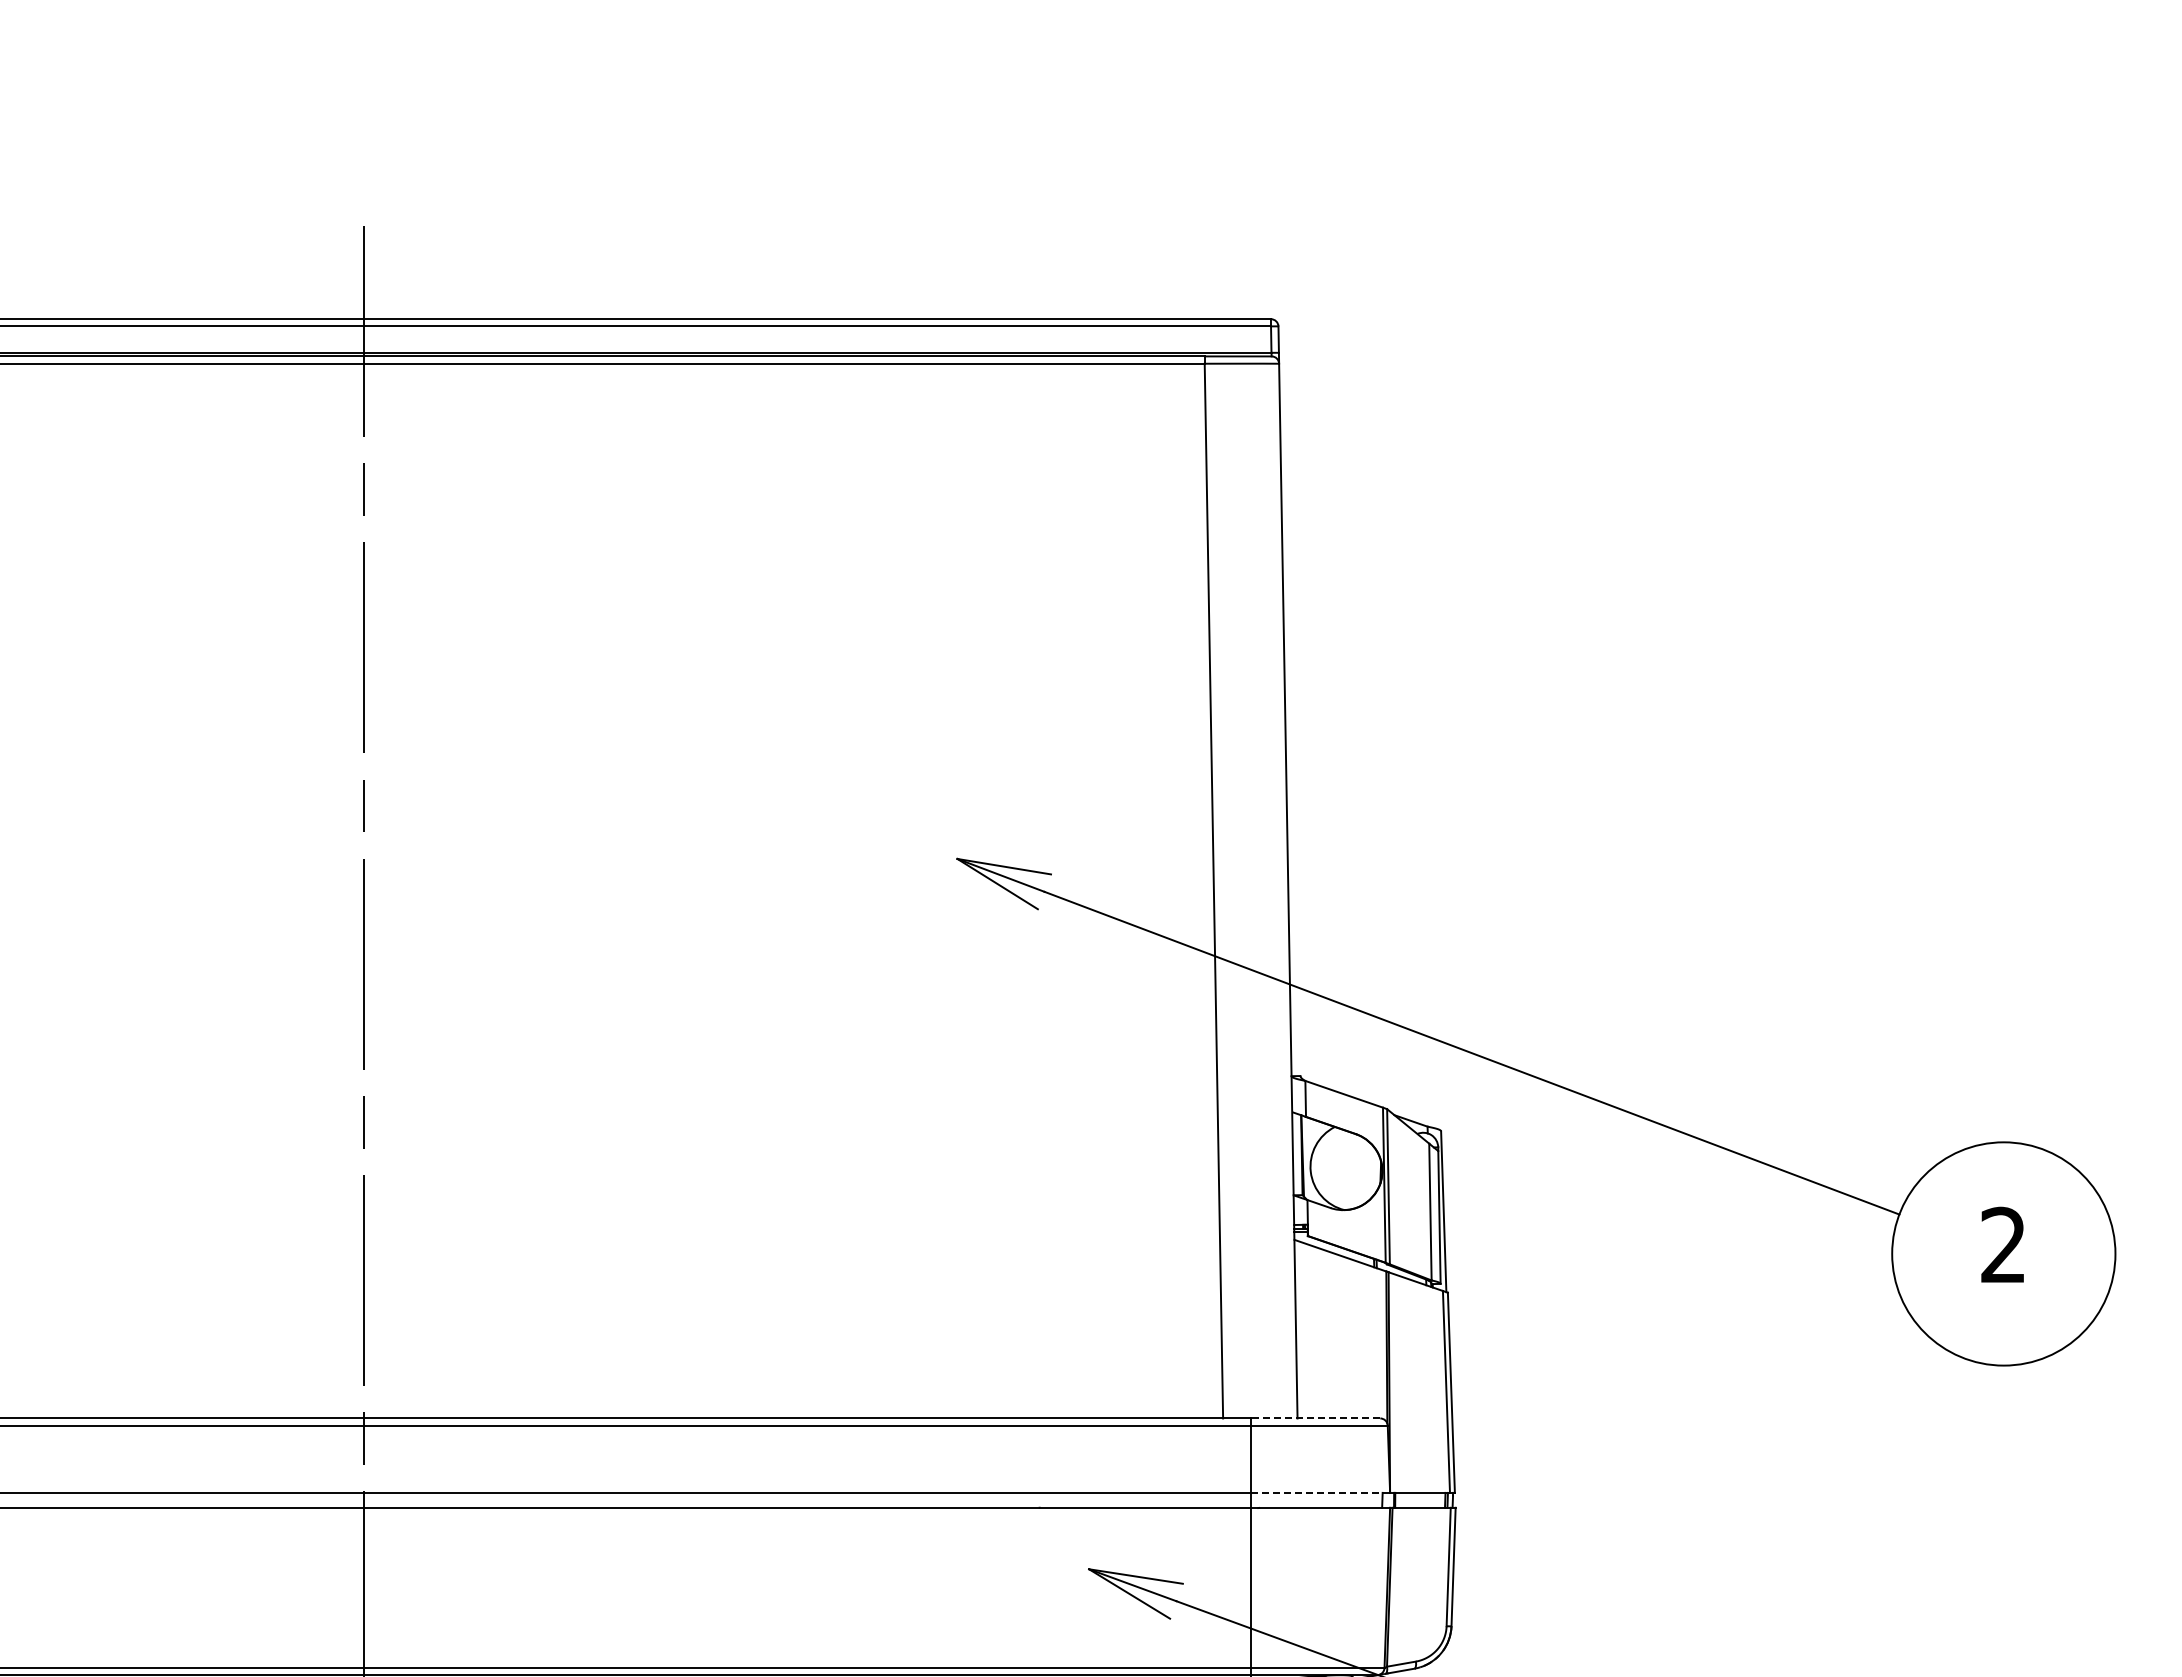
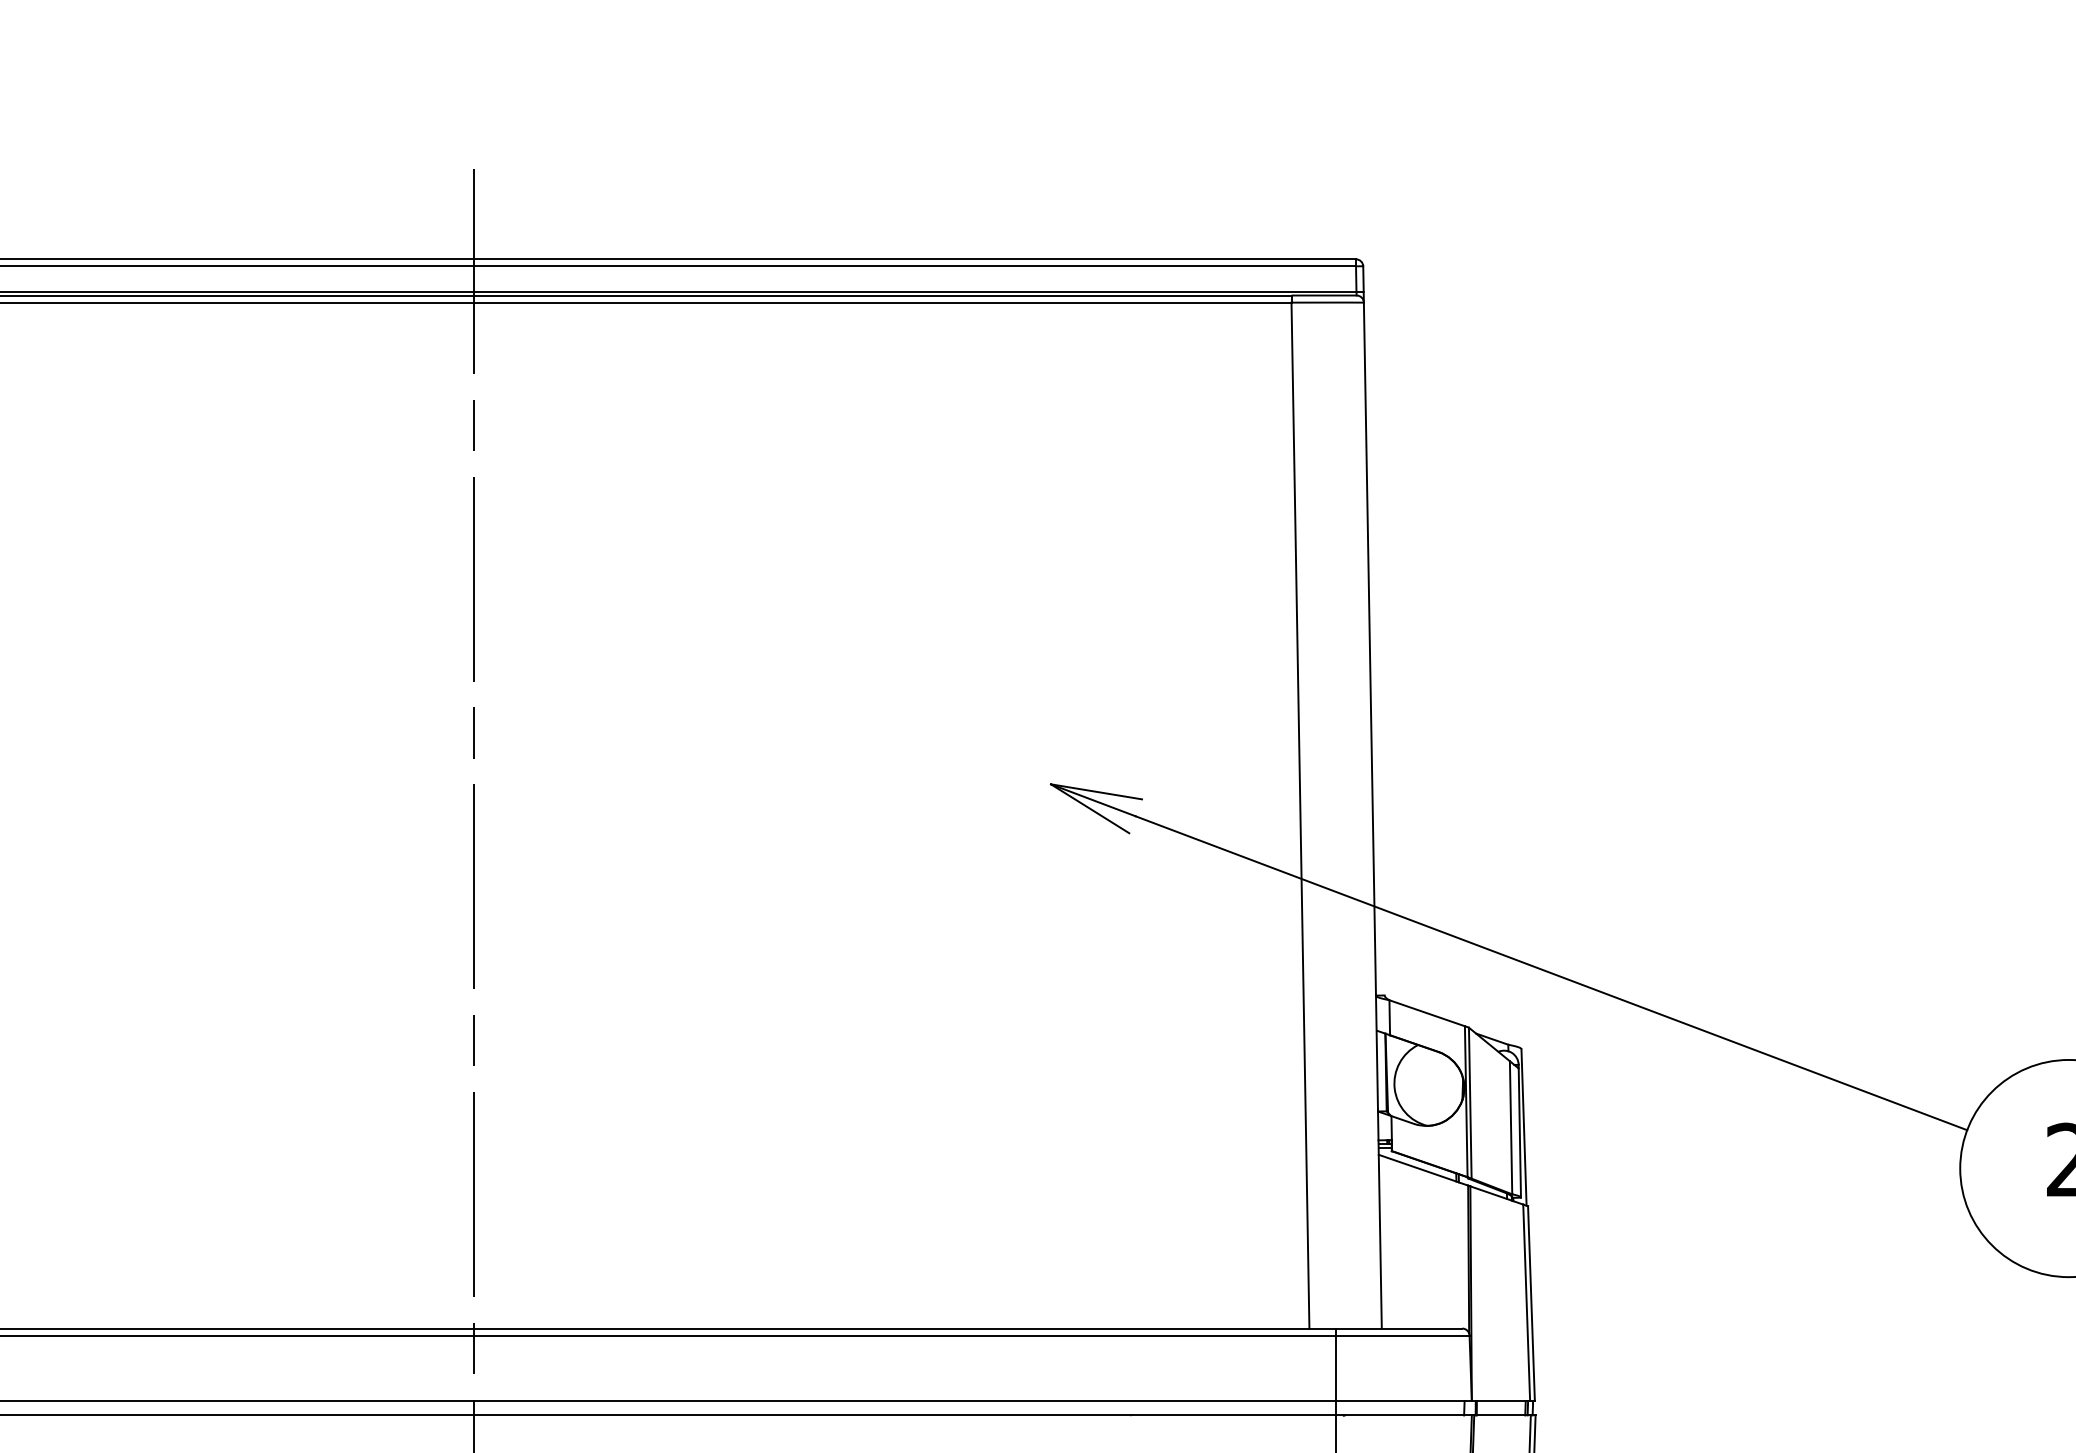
line: (1315, 1418) -> (1399, 1328), dashed -> solid
line: (1320, 1492) -> (1404, 1400), dashed -> solid

